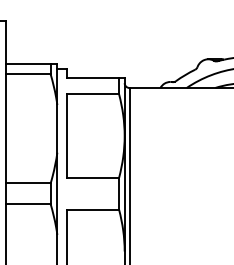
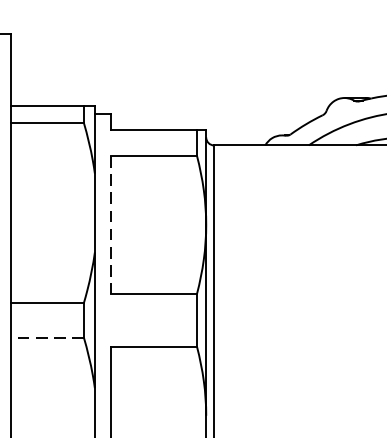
line: (66, 136) -> (110, 225), solid -> dashed
line: (28, 204) -> (47, 338), solid -> dashed

